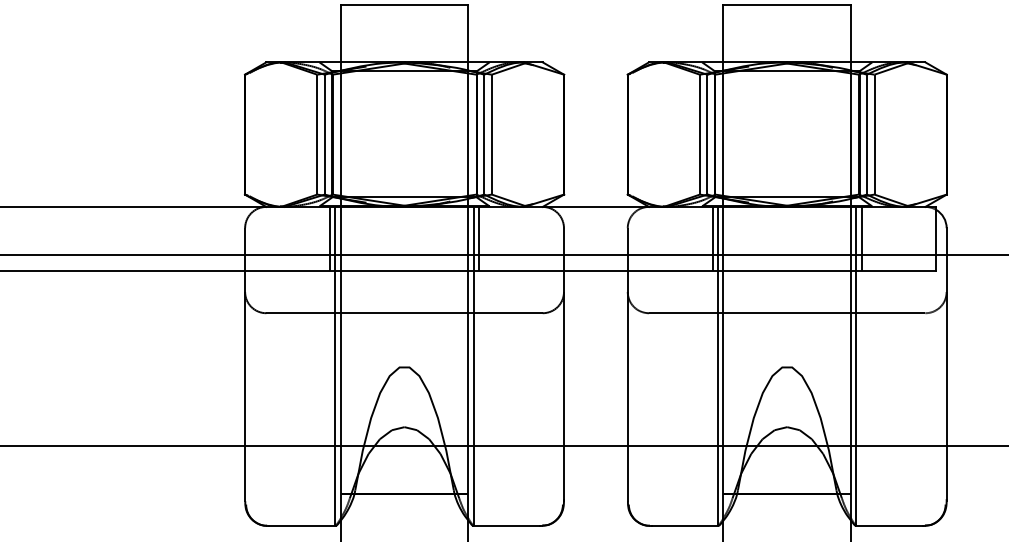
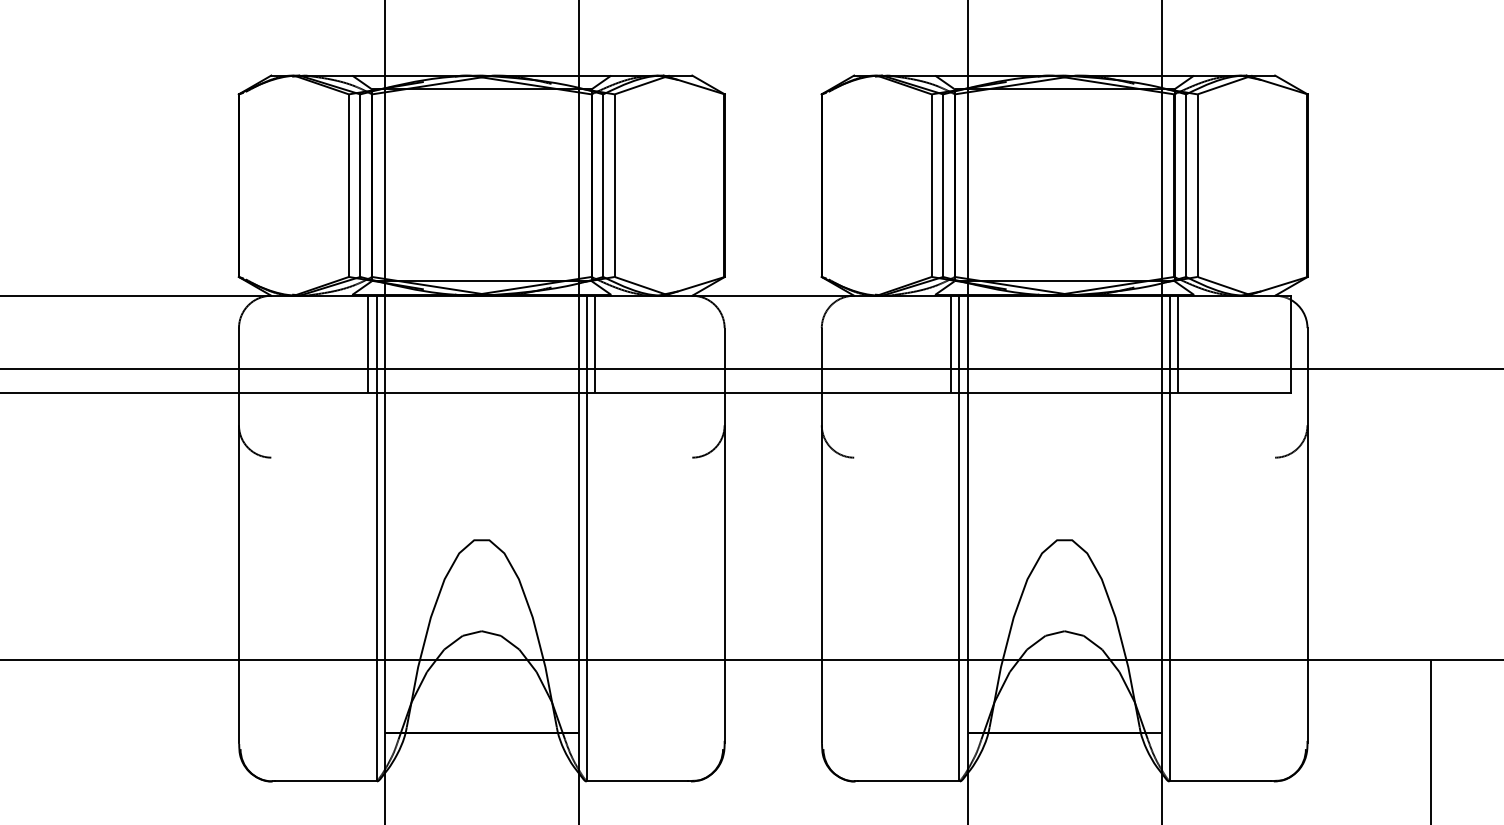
line: (404, 313) -> (481, 458), removed
line: (787, 313) -> (1065, 458), removed

